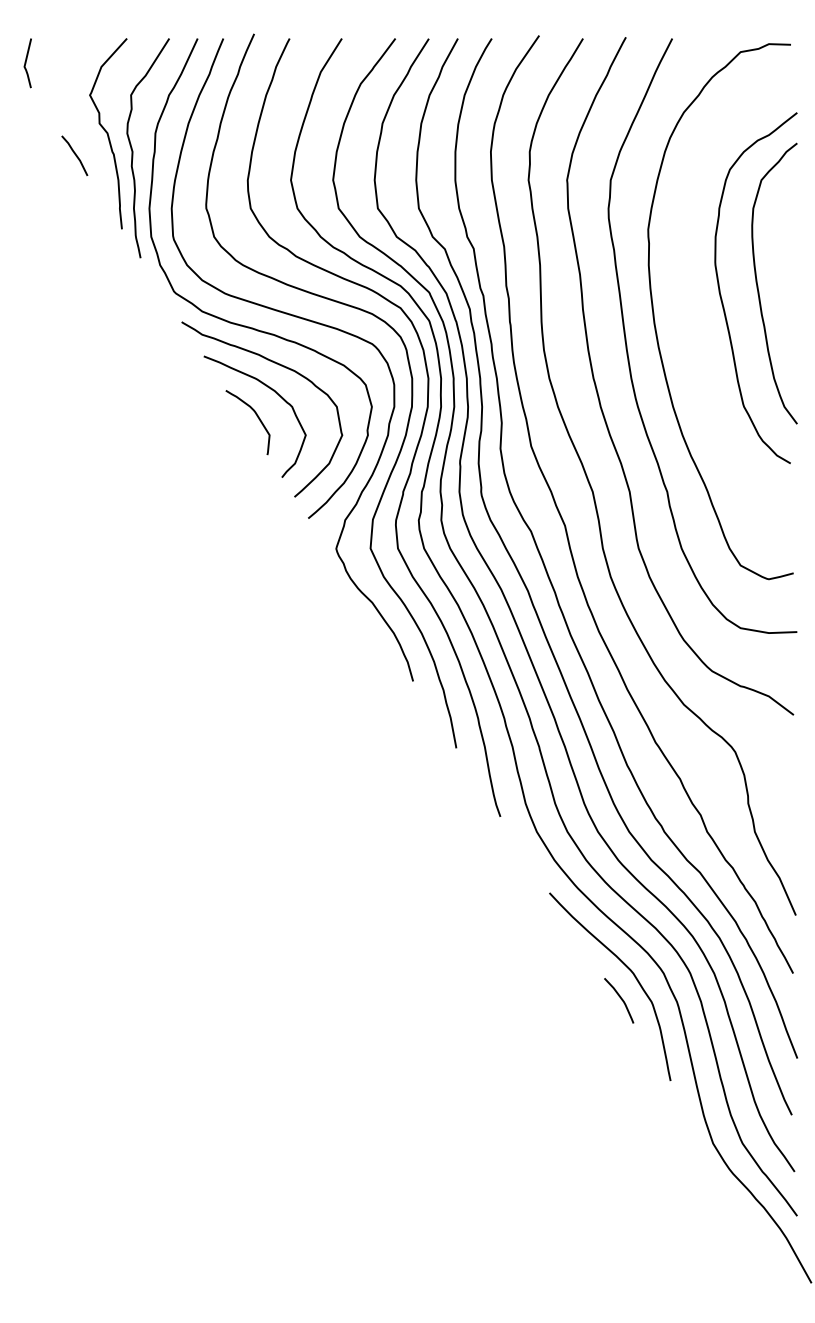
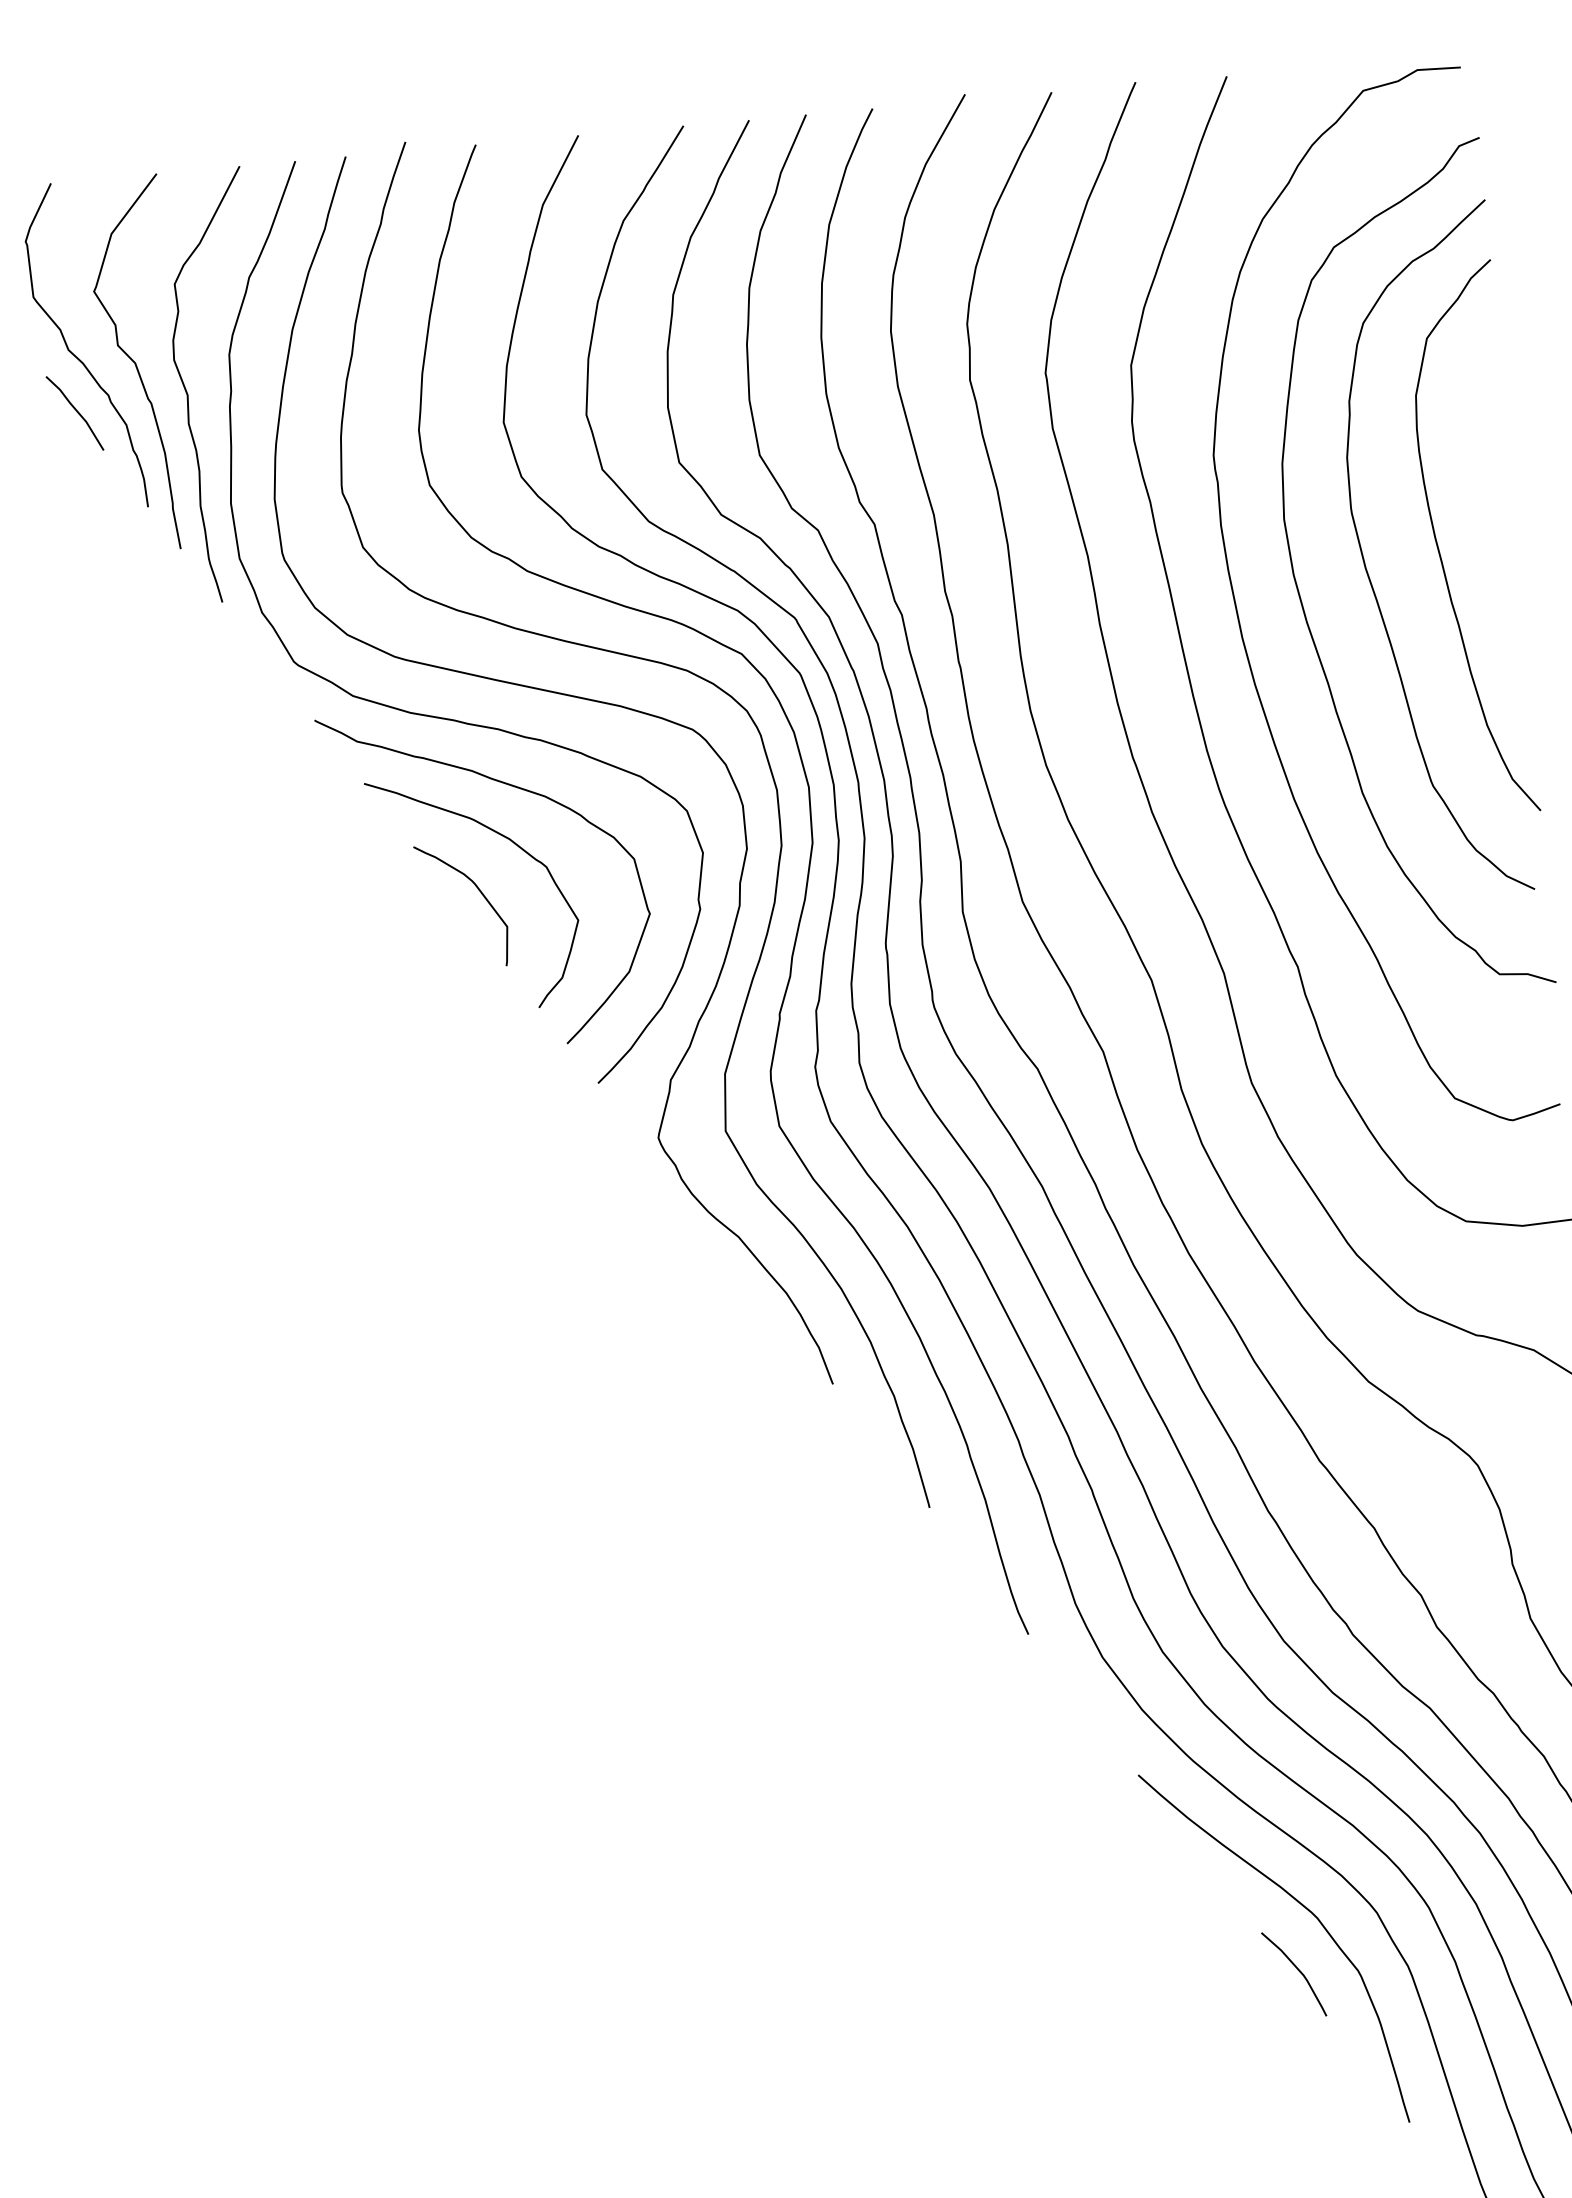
curve: (78, 126) -> (77, 355), added
curve: (686, 304) -> (1302, 595), added

